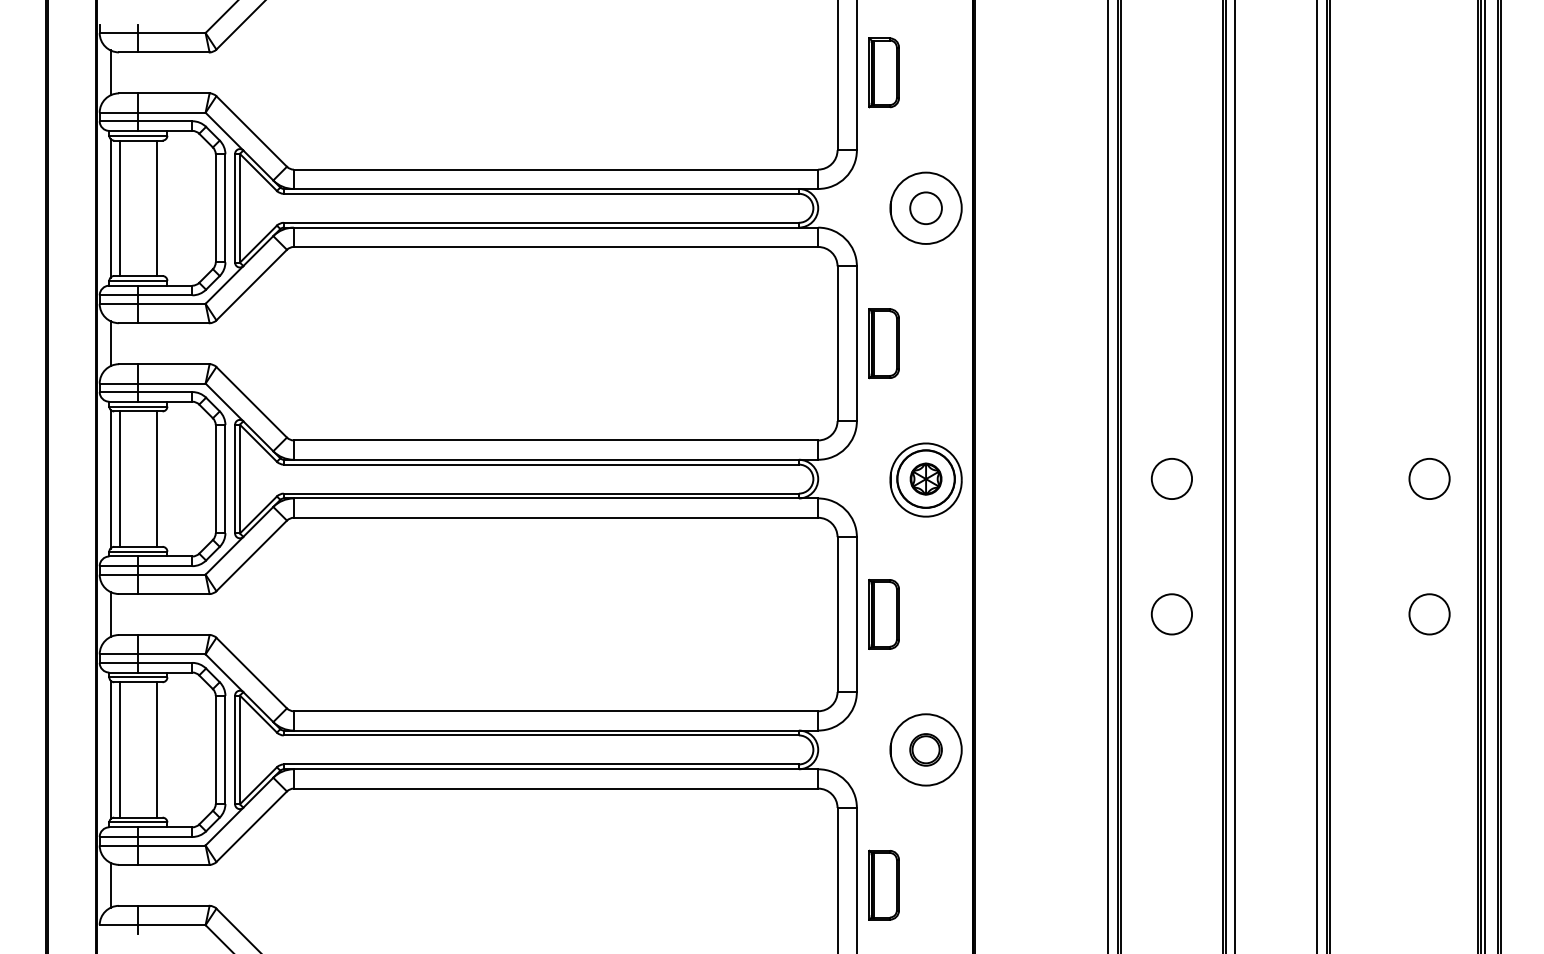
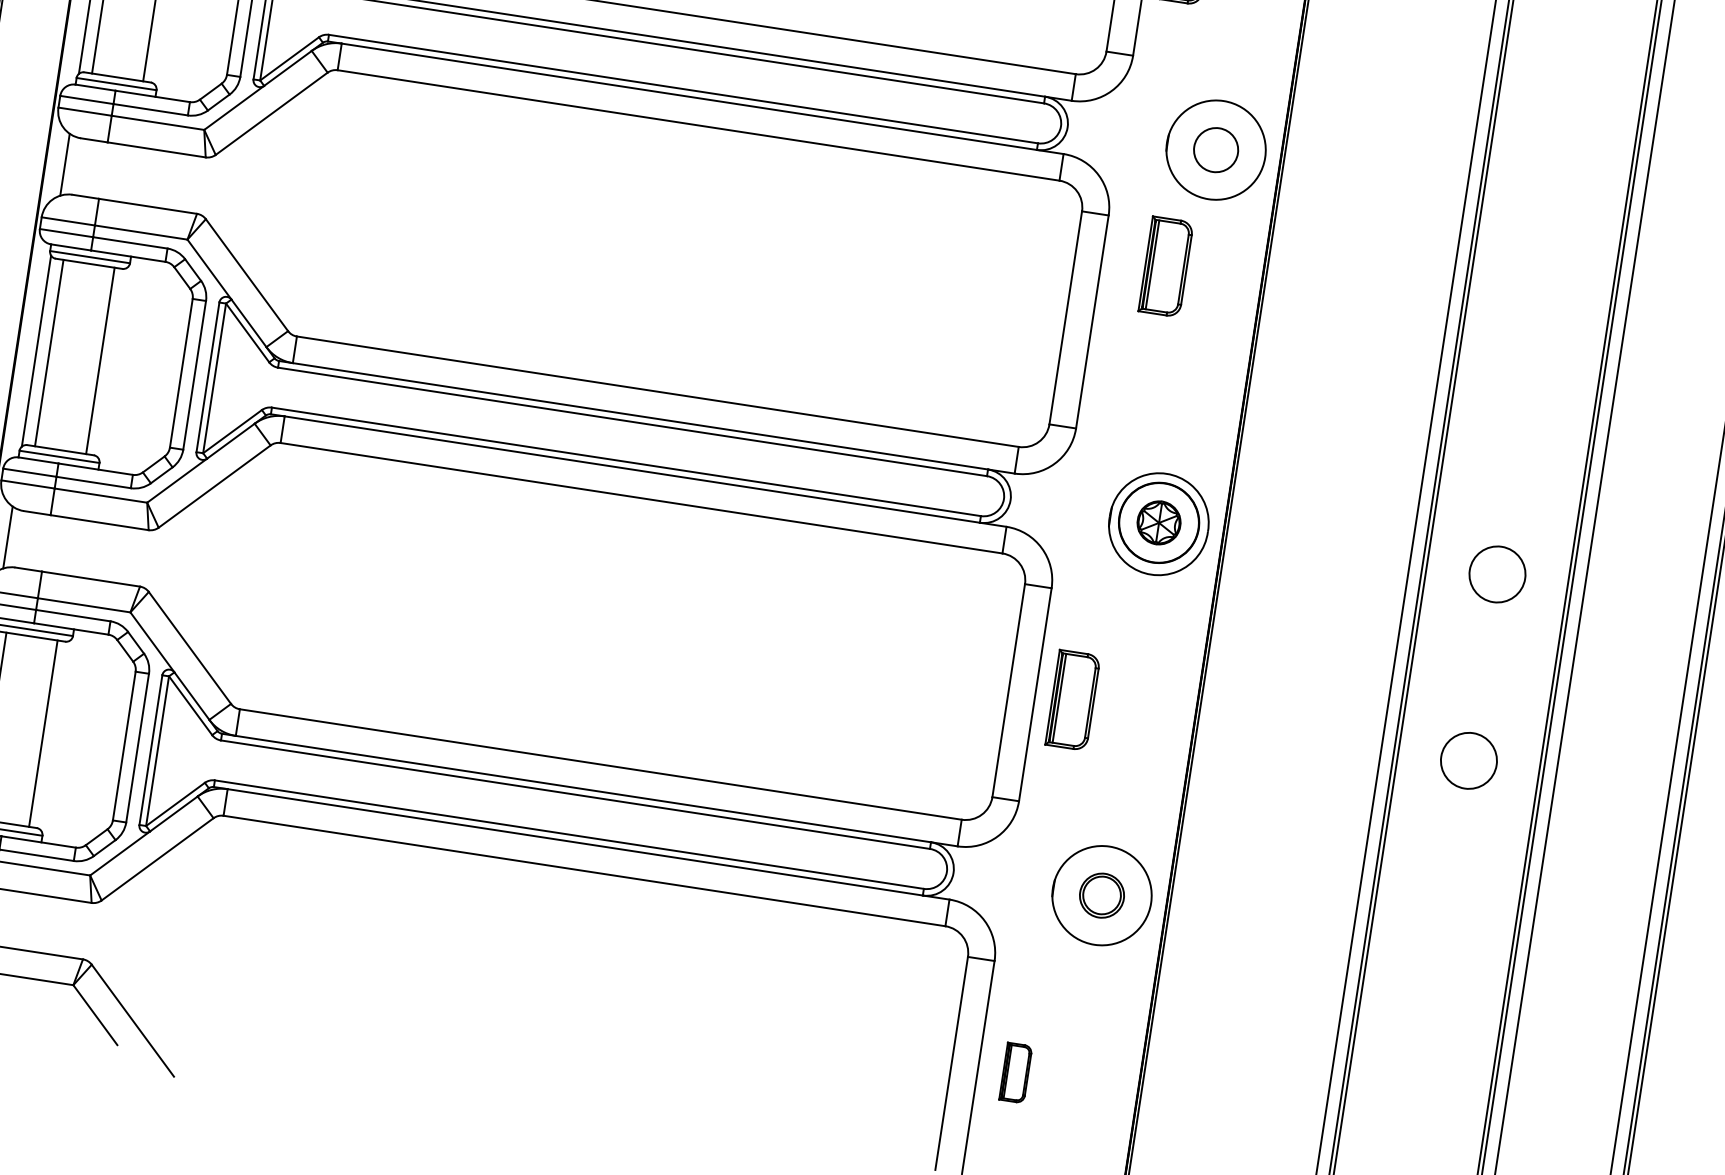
part: (883, 343) -> (1165, 266), moved
part: (883, 884) -> (1015, 1071), size x0.6

